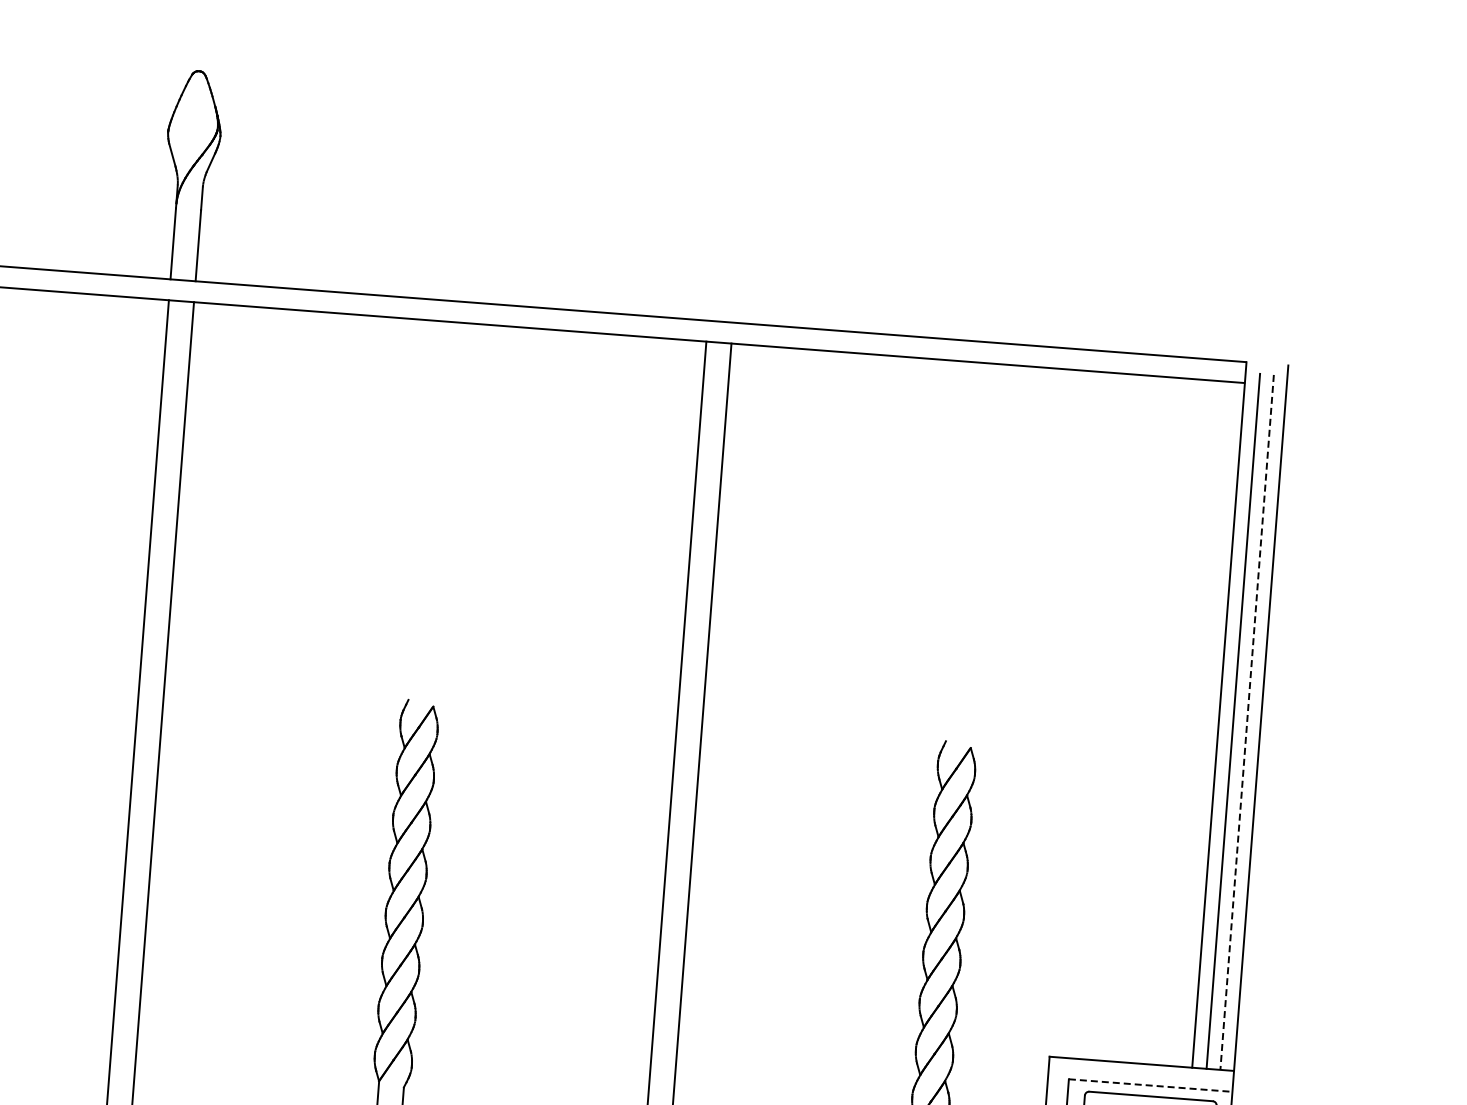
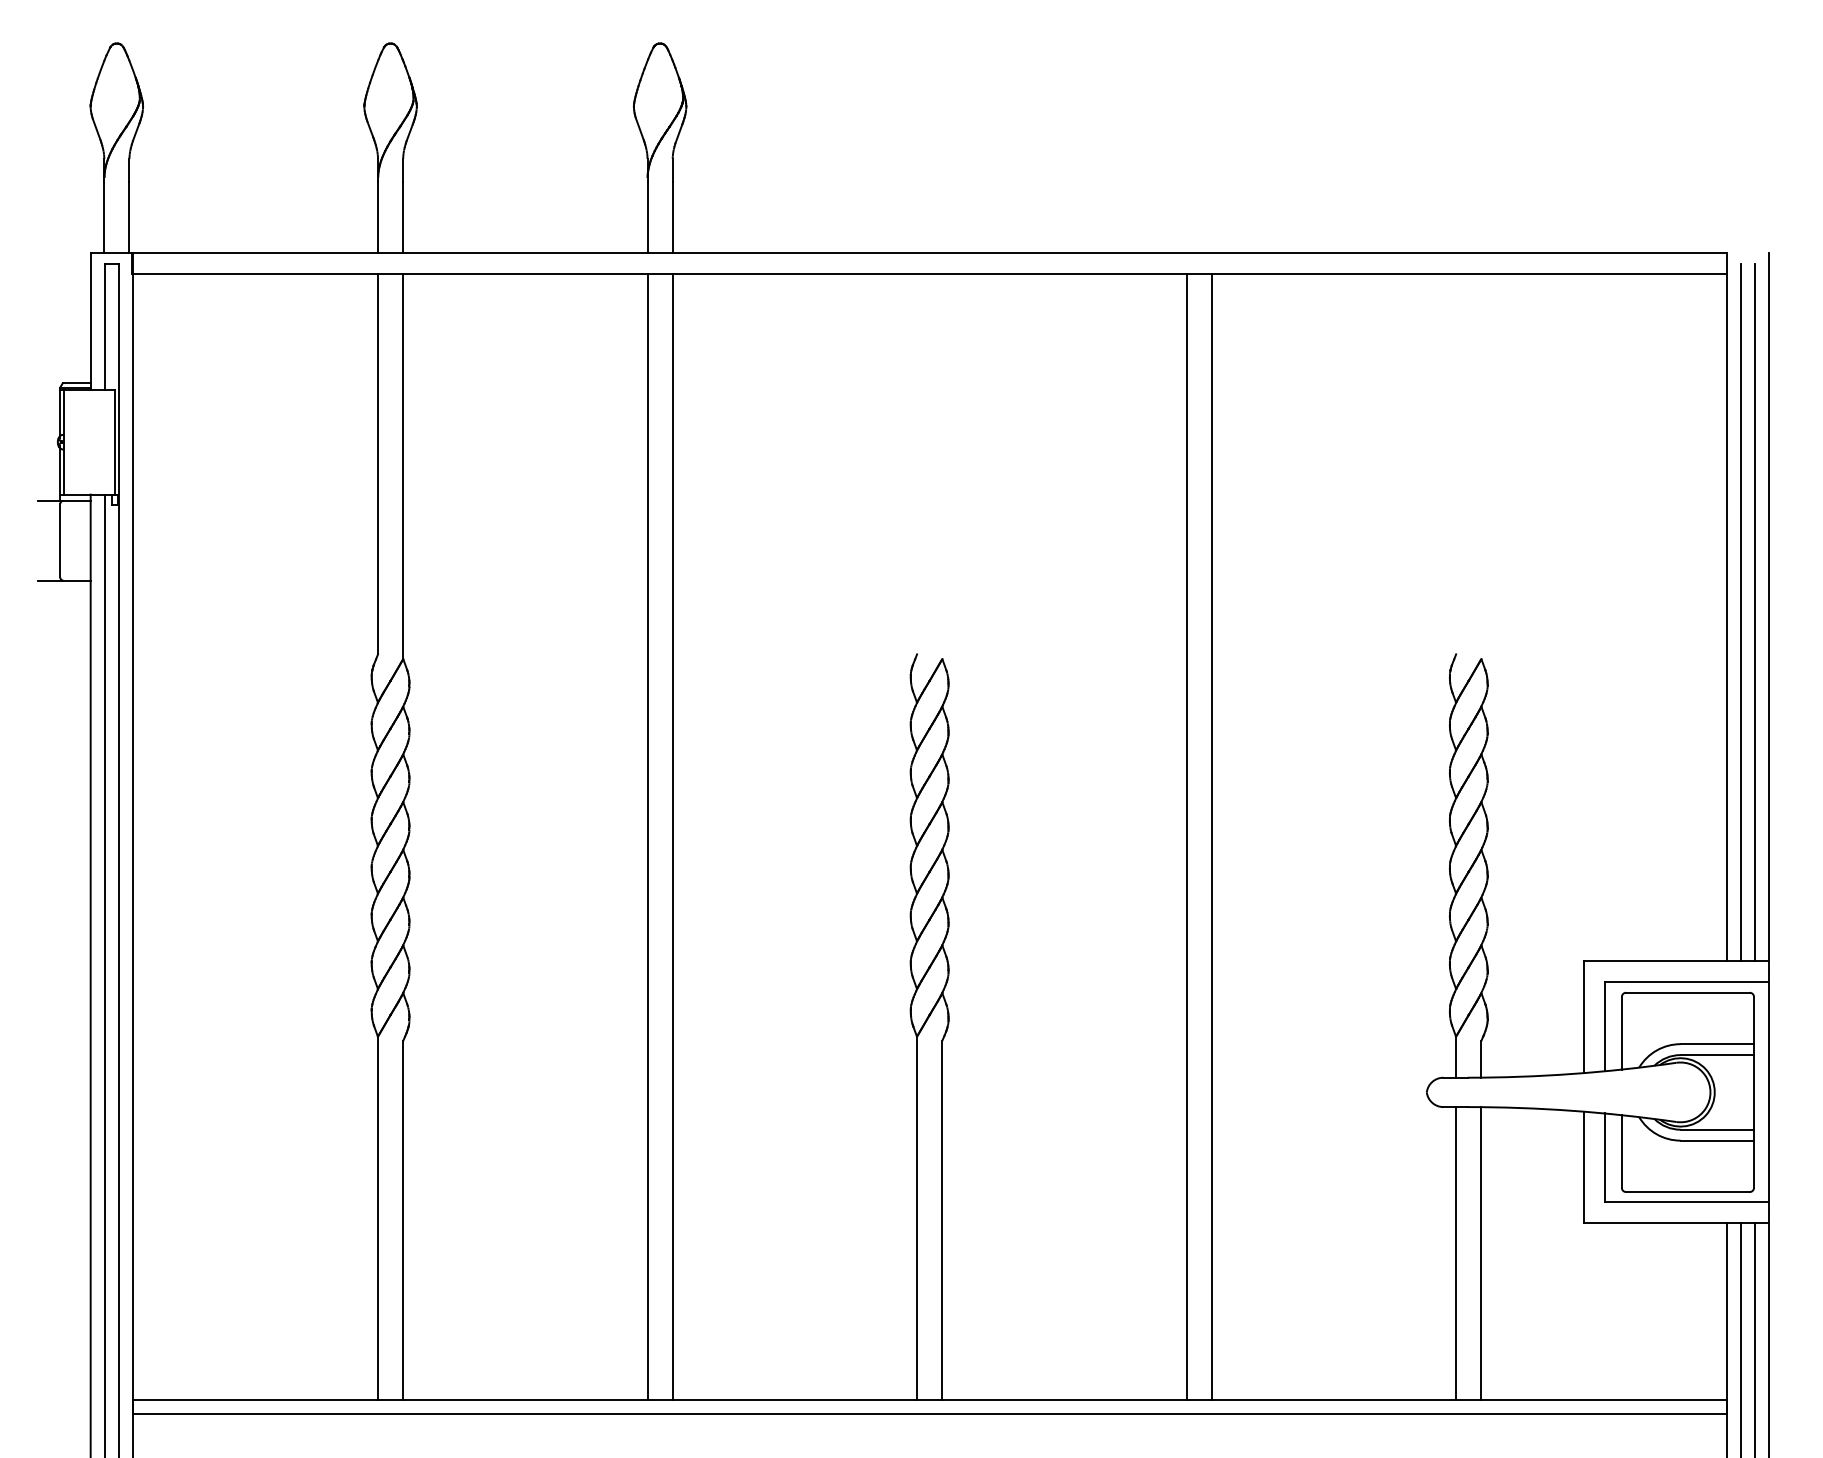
line: (1246, 722) -> (1754, 612), dashed -> solid
line: (1150, 1085) -> (1686, 981), dashed -> solid

